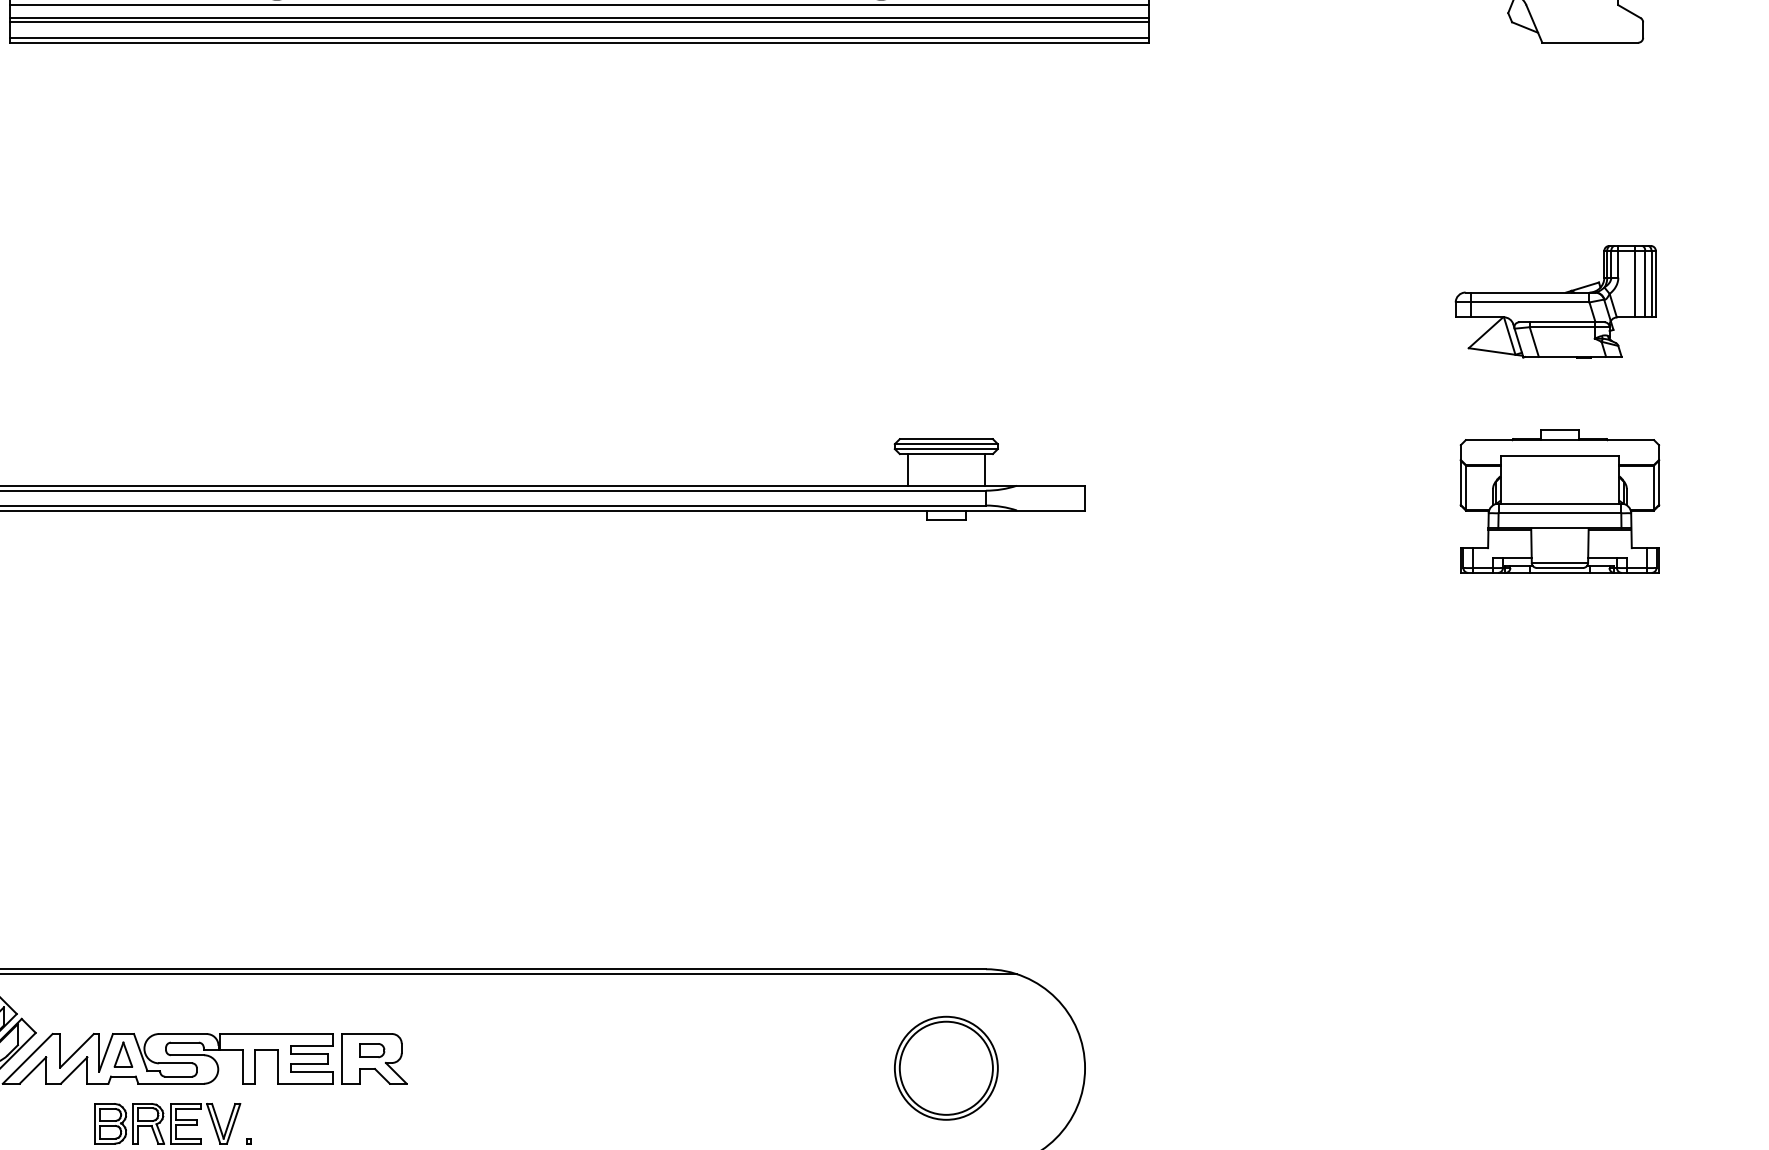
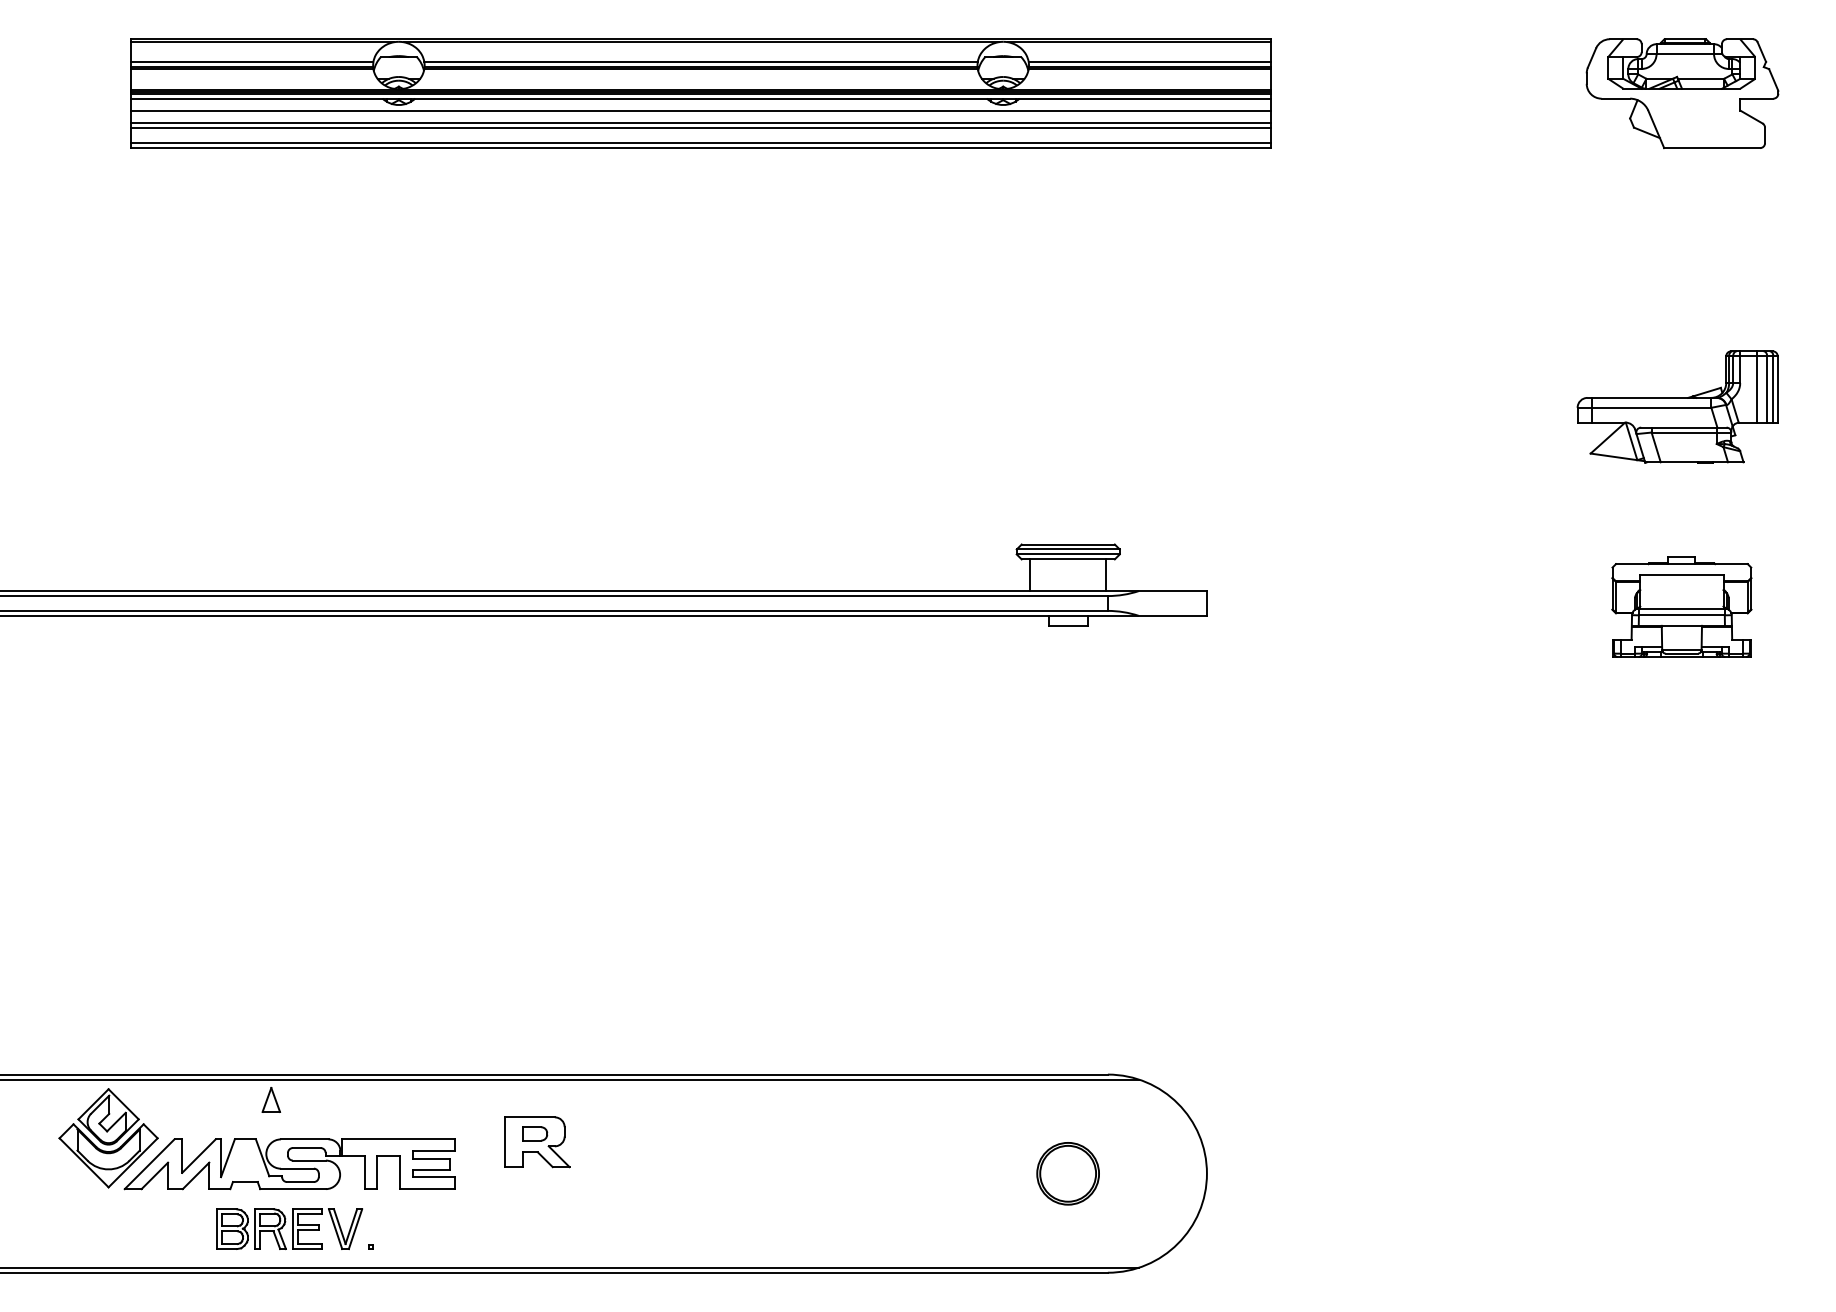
part: (1559, 502) -> (1681, 607), size x0.7
part: (123, 1054) -> (271, 1099), moved
part: (374, 1059) -> (537, 1142), moved
part: (945, 1068) -> (1067, 1173), size x0.6

